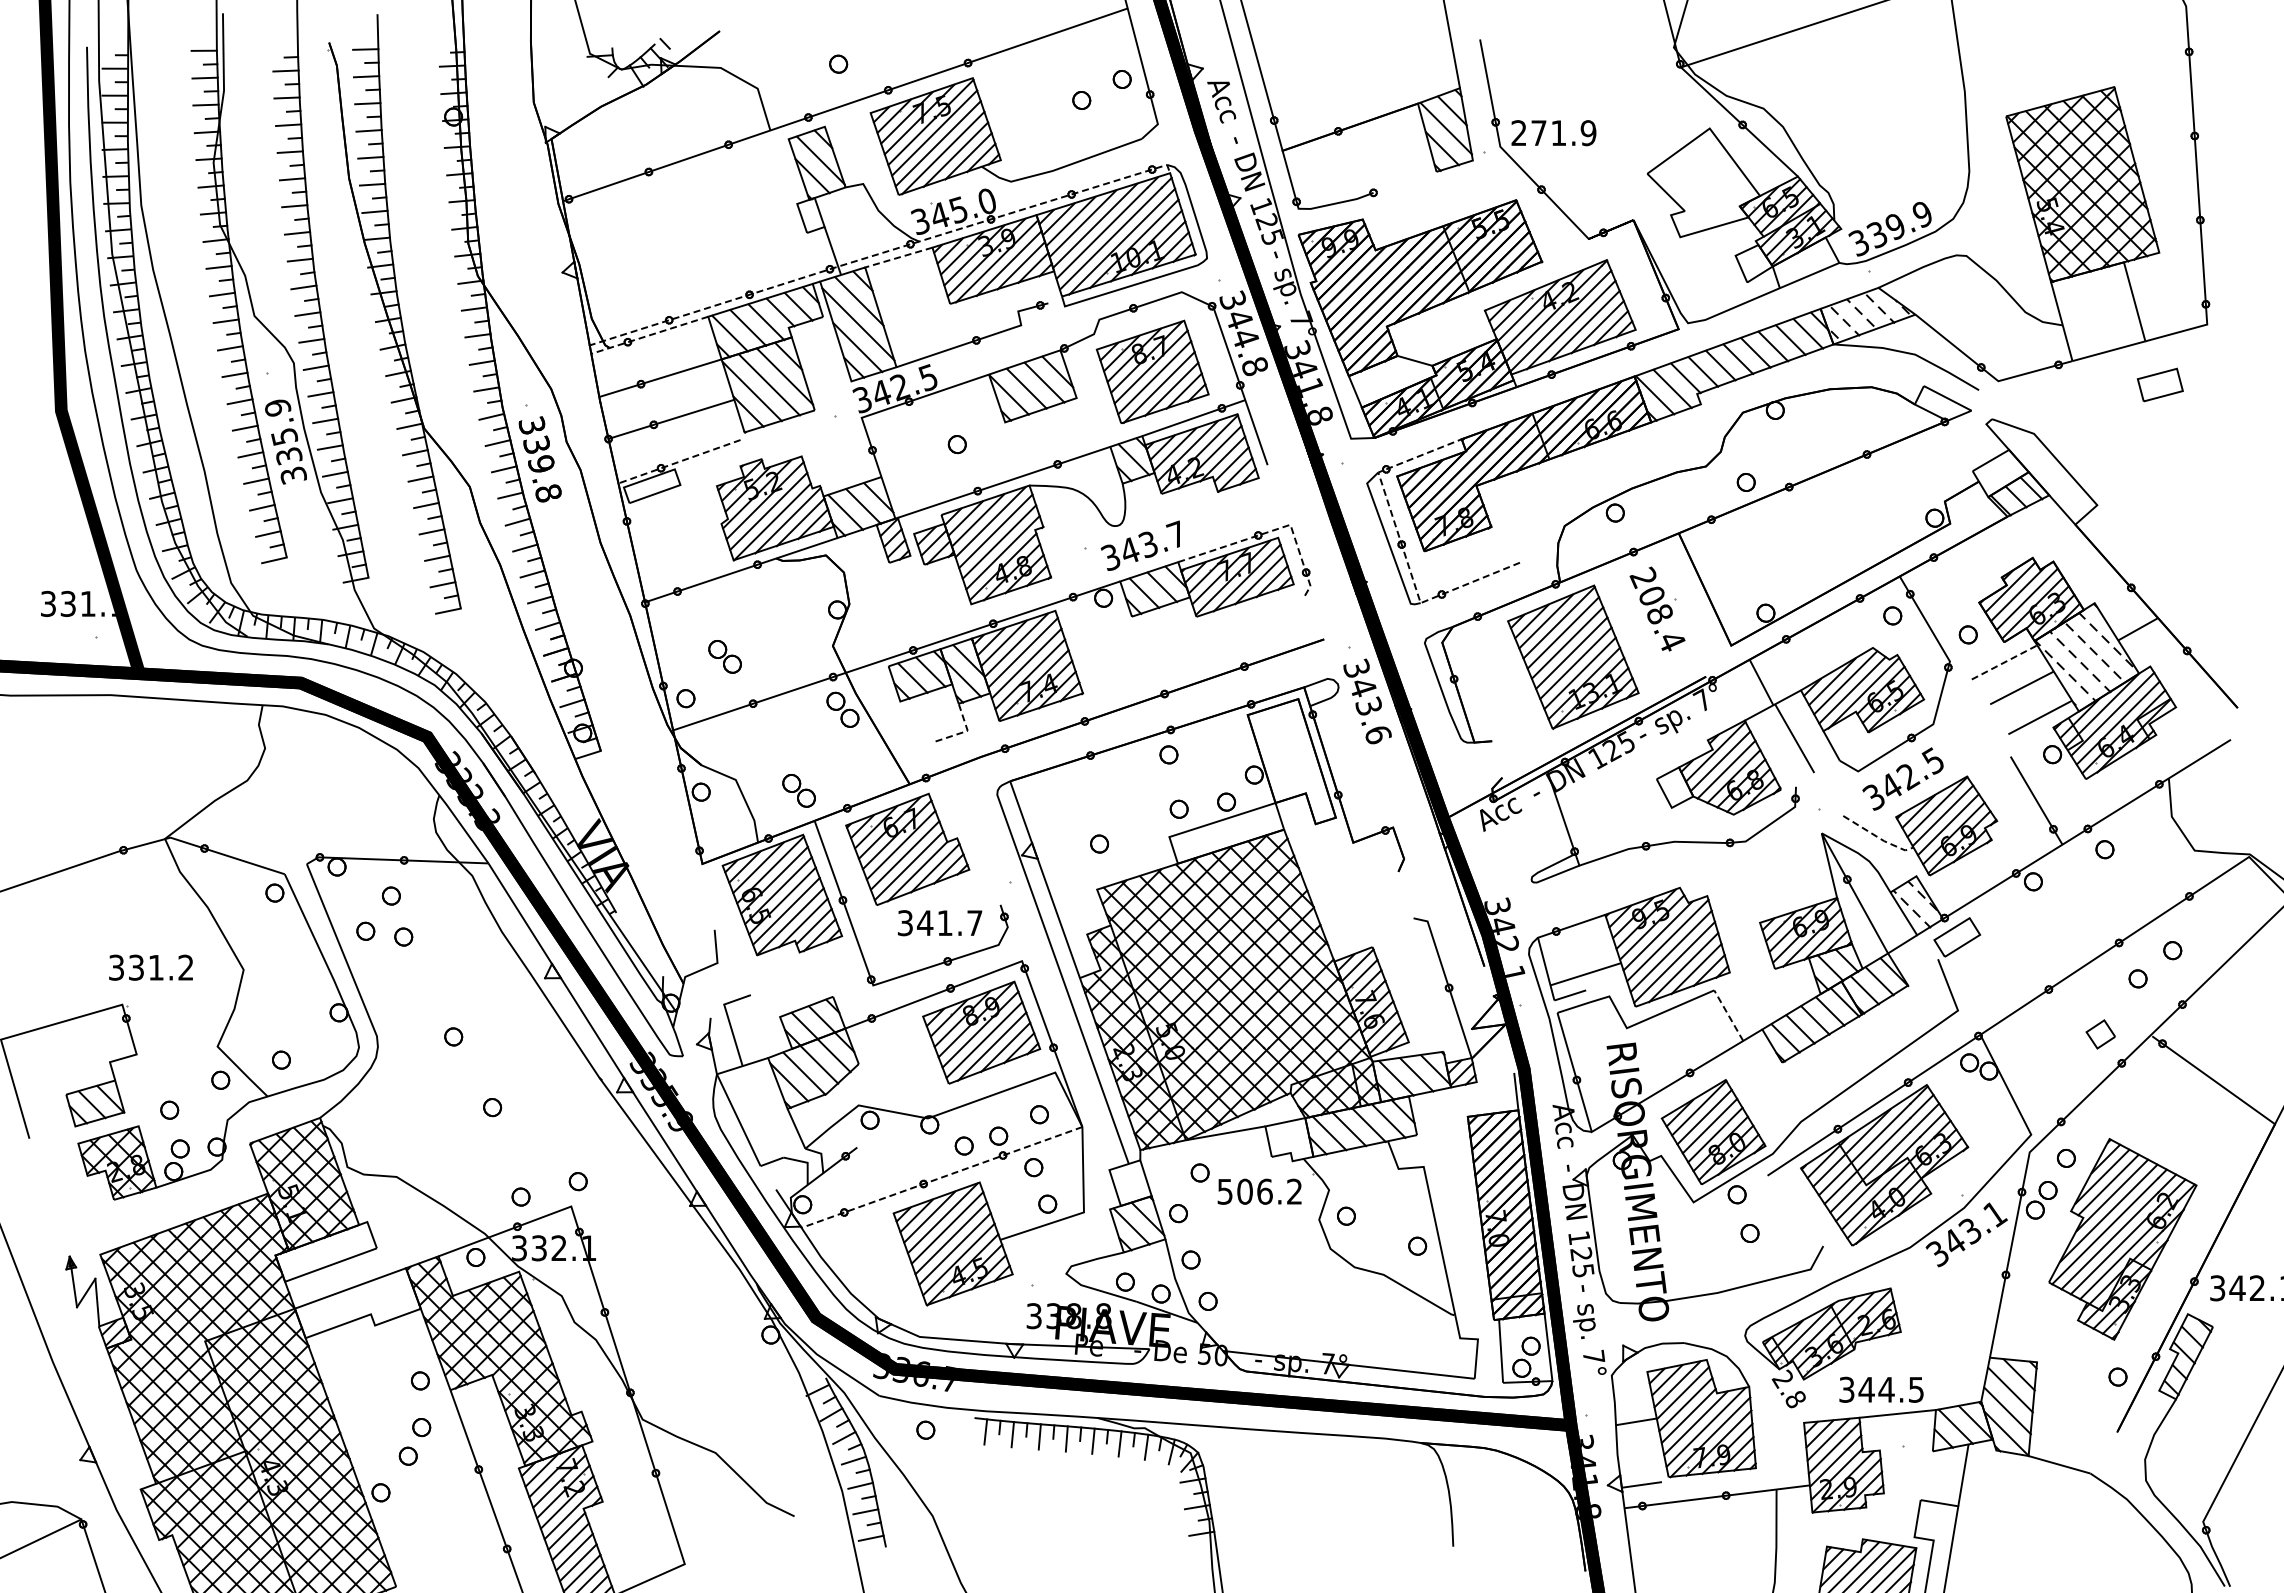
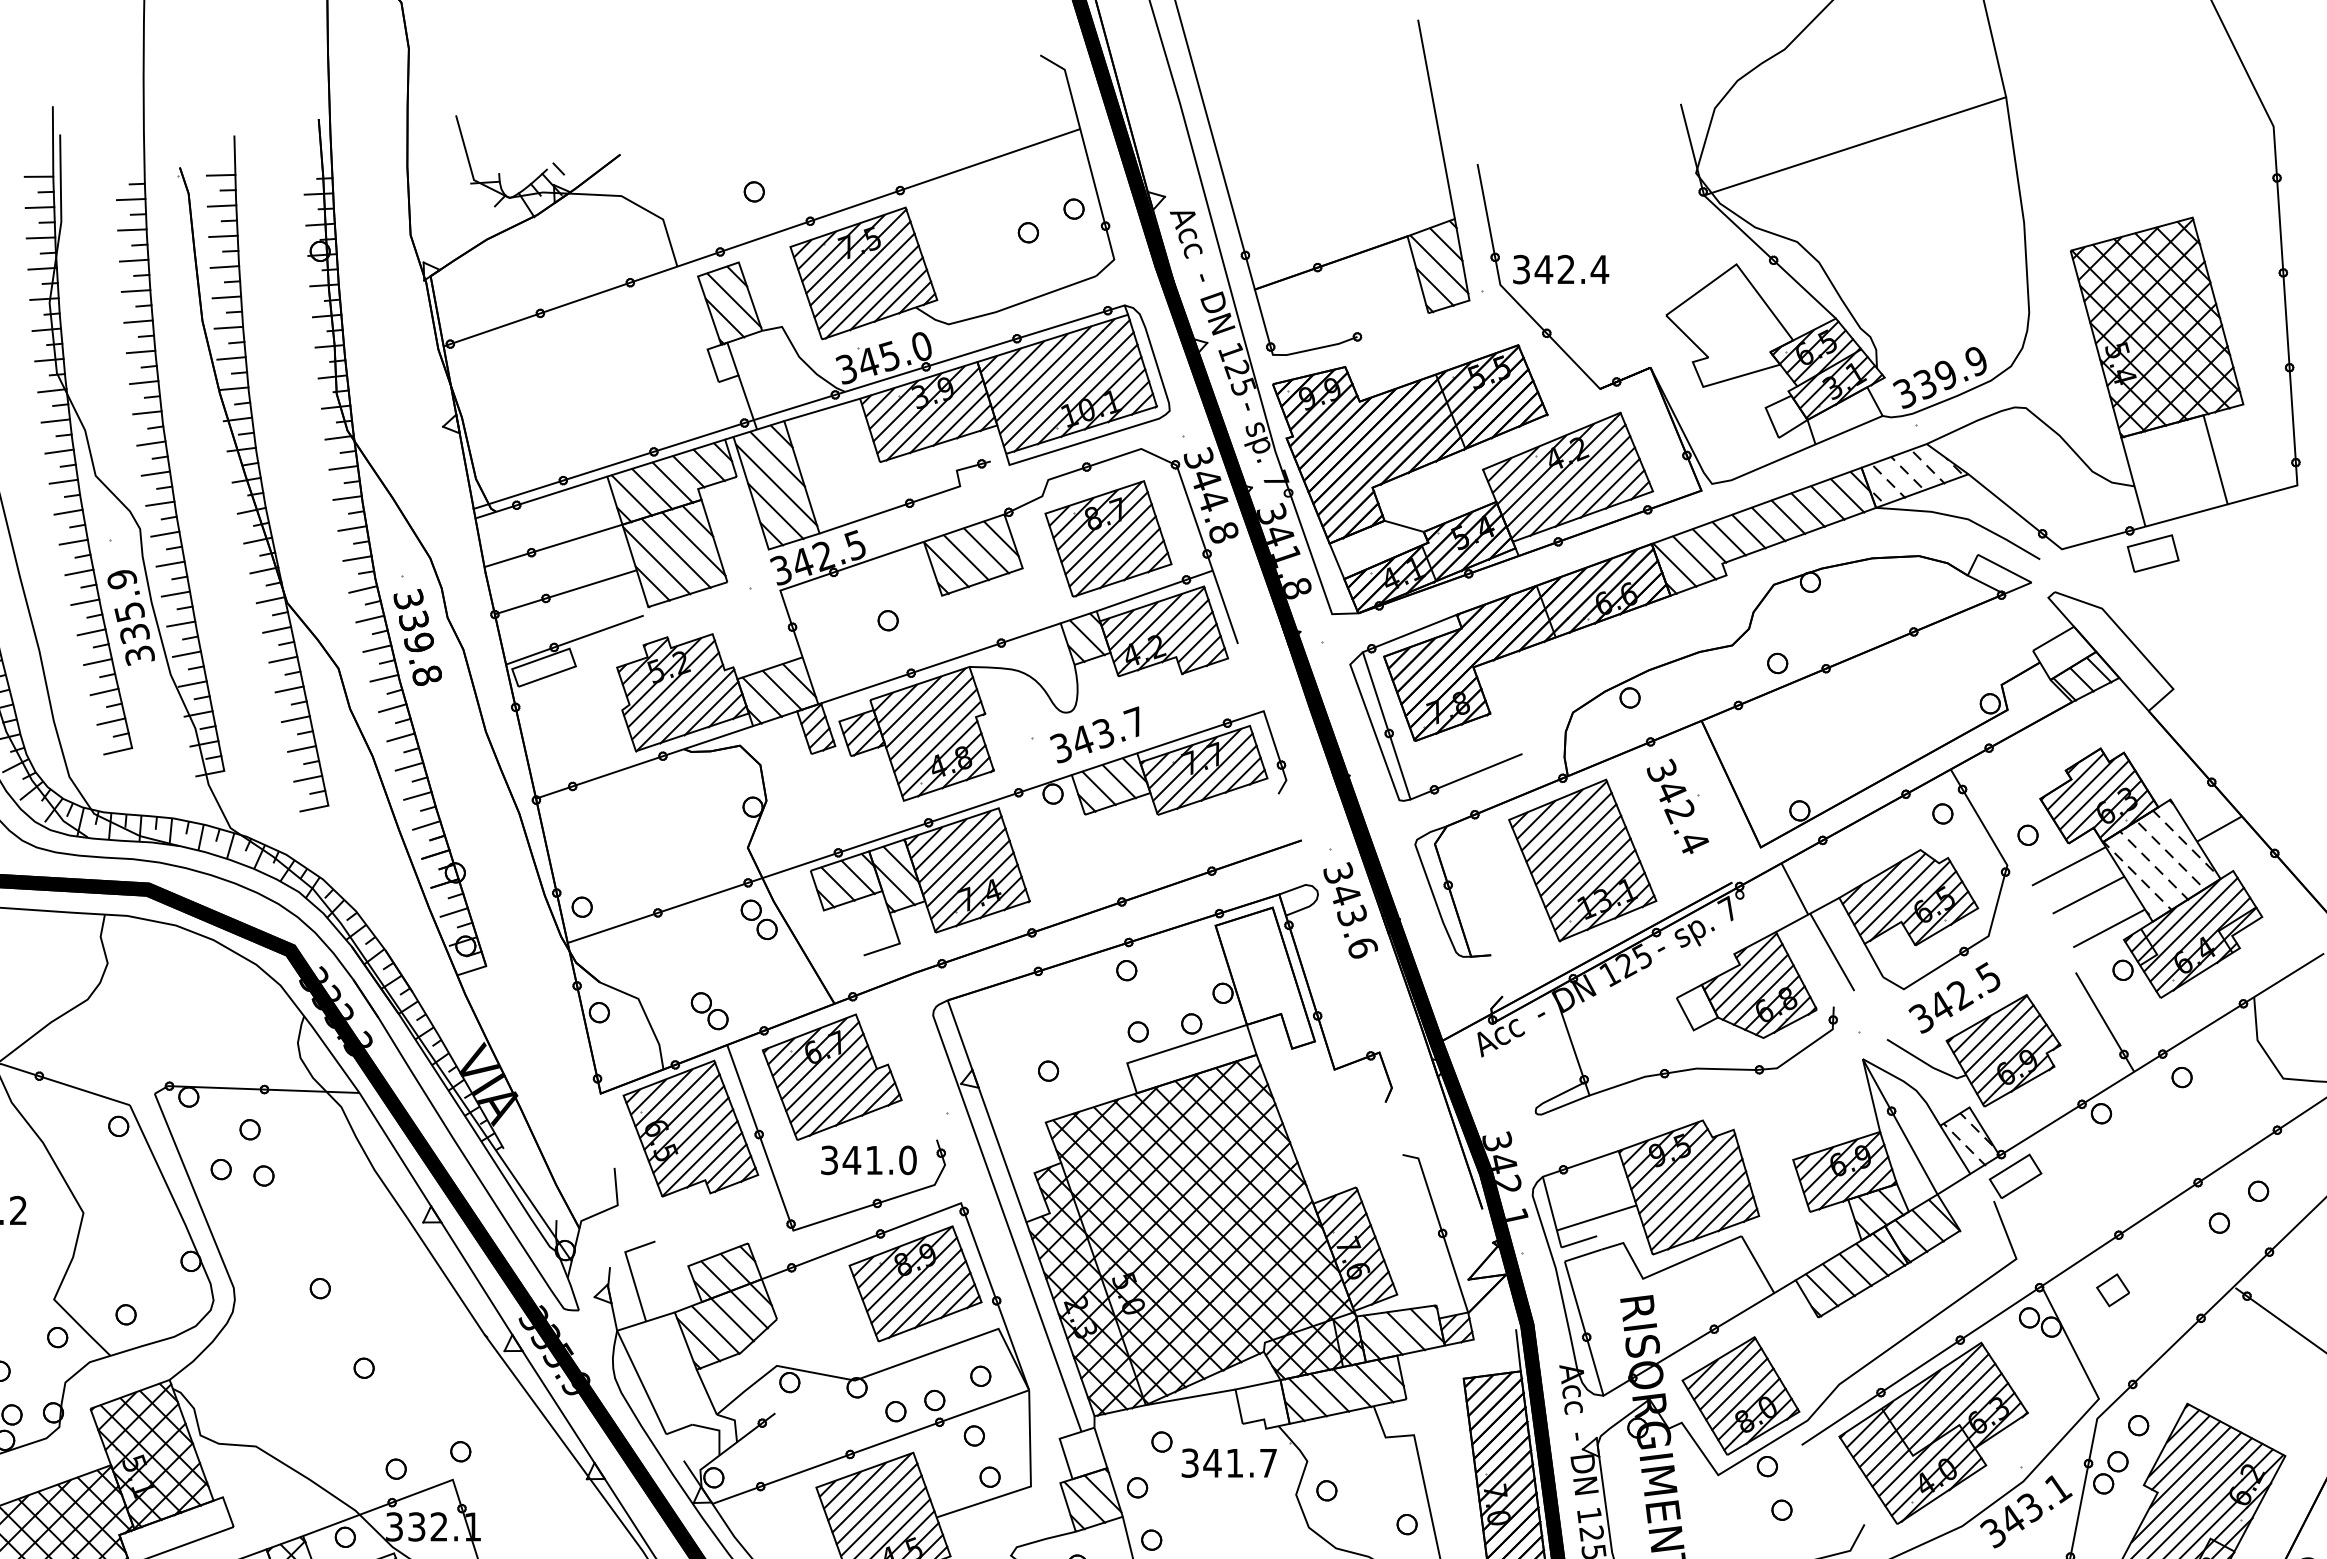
text: (1553, 133) -> (1560, 270), 271.9 -> 342.4
line: (882, 253) -> (803, 405), dashed -> solid
line: (898, 257) -> (821, 409), dashed -> solid
line: (649, 335) -> (541, 497), dashed -> solid
part: (2159, 384) -> (2152, 553), moved
line: (679, 461) -> (574, 639), dashed -> solid
line: (1273, 530) -> (1244, 717), dashed -> solid
line: (1402, 546) -> (1390, 735), dashed -> solid
text: (1650, 595) -> (1669, 790), 208.4 -> 342.4
part: (724, 656) -> (625, 859), removed
line: (2004, 662) -> (2068, 866), dashed -> solid
line: (965, 731) -> (897, 944), dashed -> solid
line: (1878, 837) -> (1926, 1063), dashed -> solid
text: (974, 923) -> (907, 1160), 341.7 -> 341.0
line: (1728, 1015) -> (1757, 1264), dashed -> solid
part: (2100, 1034) -> (2112, 1290), moved
line: (941, 1177) -> (870, 1447), dashed -> solid
text: (1259, 1191) -> (1228, 1462), 506.2 -> 341.7

